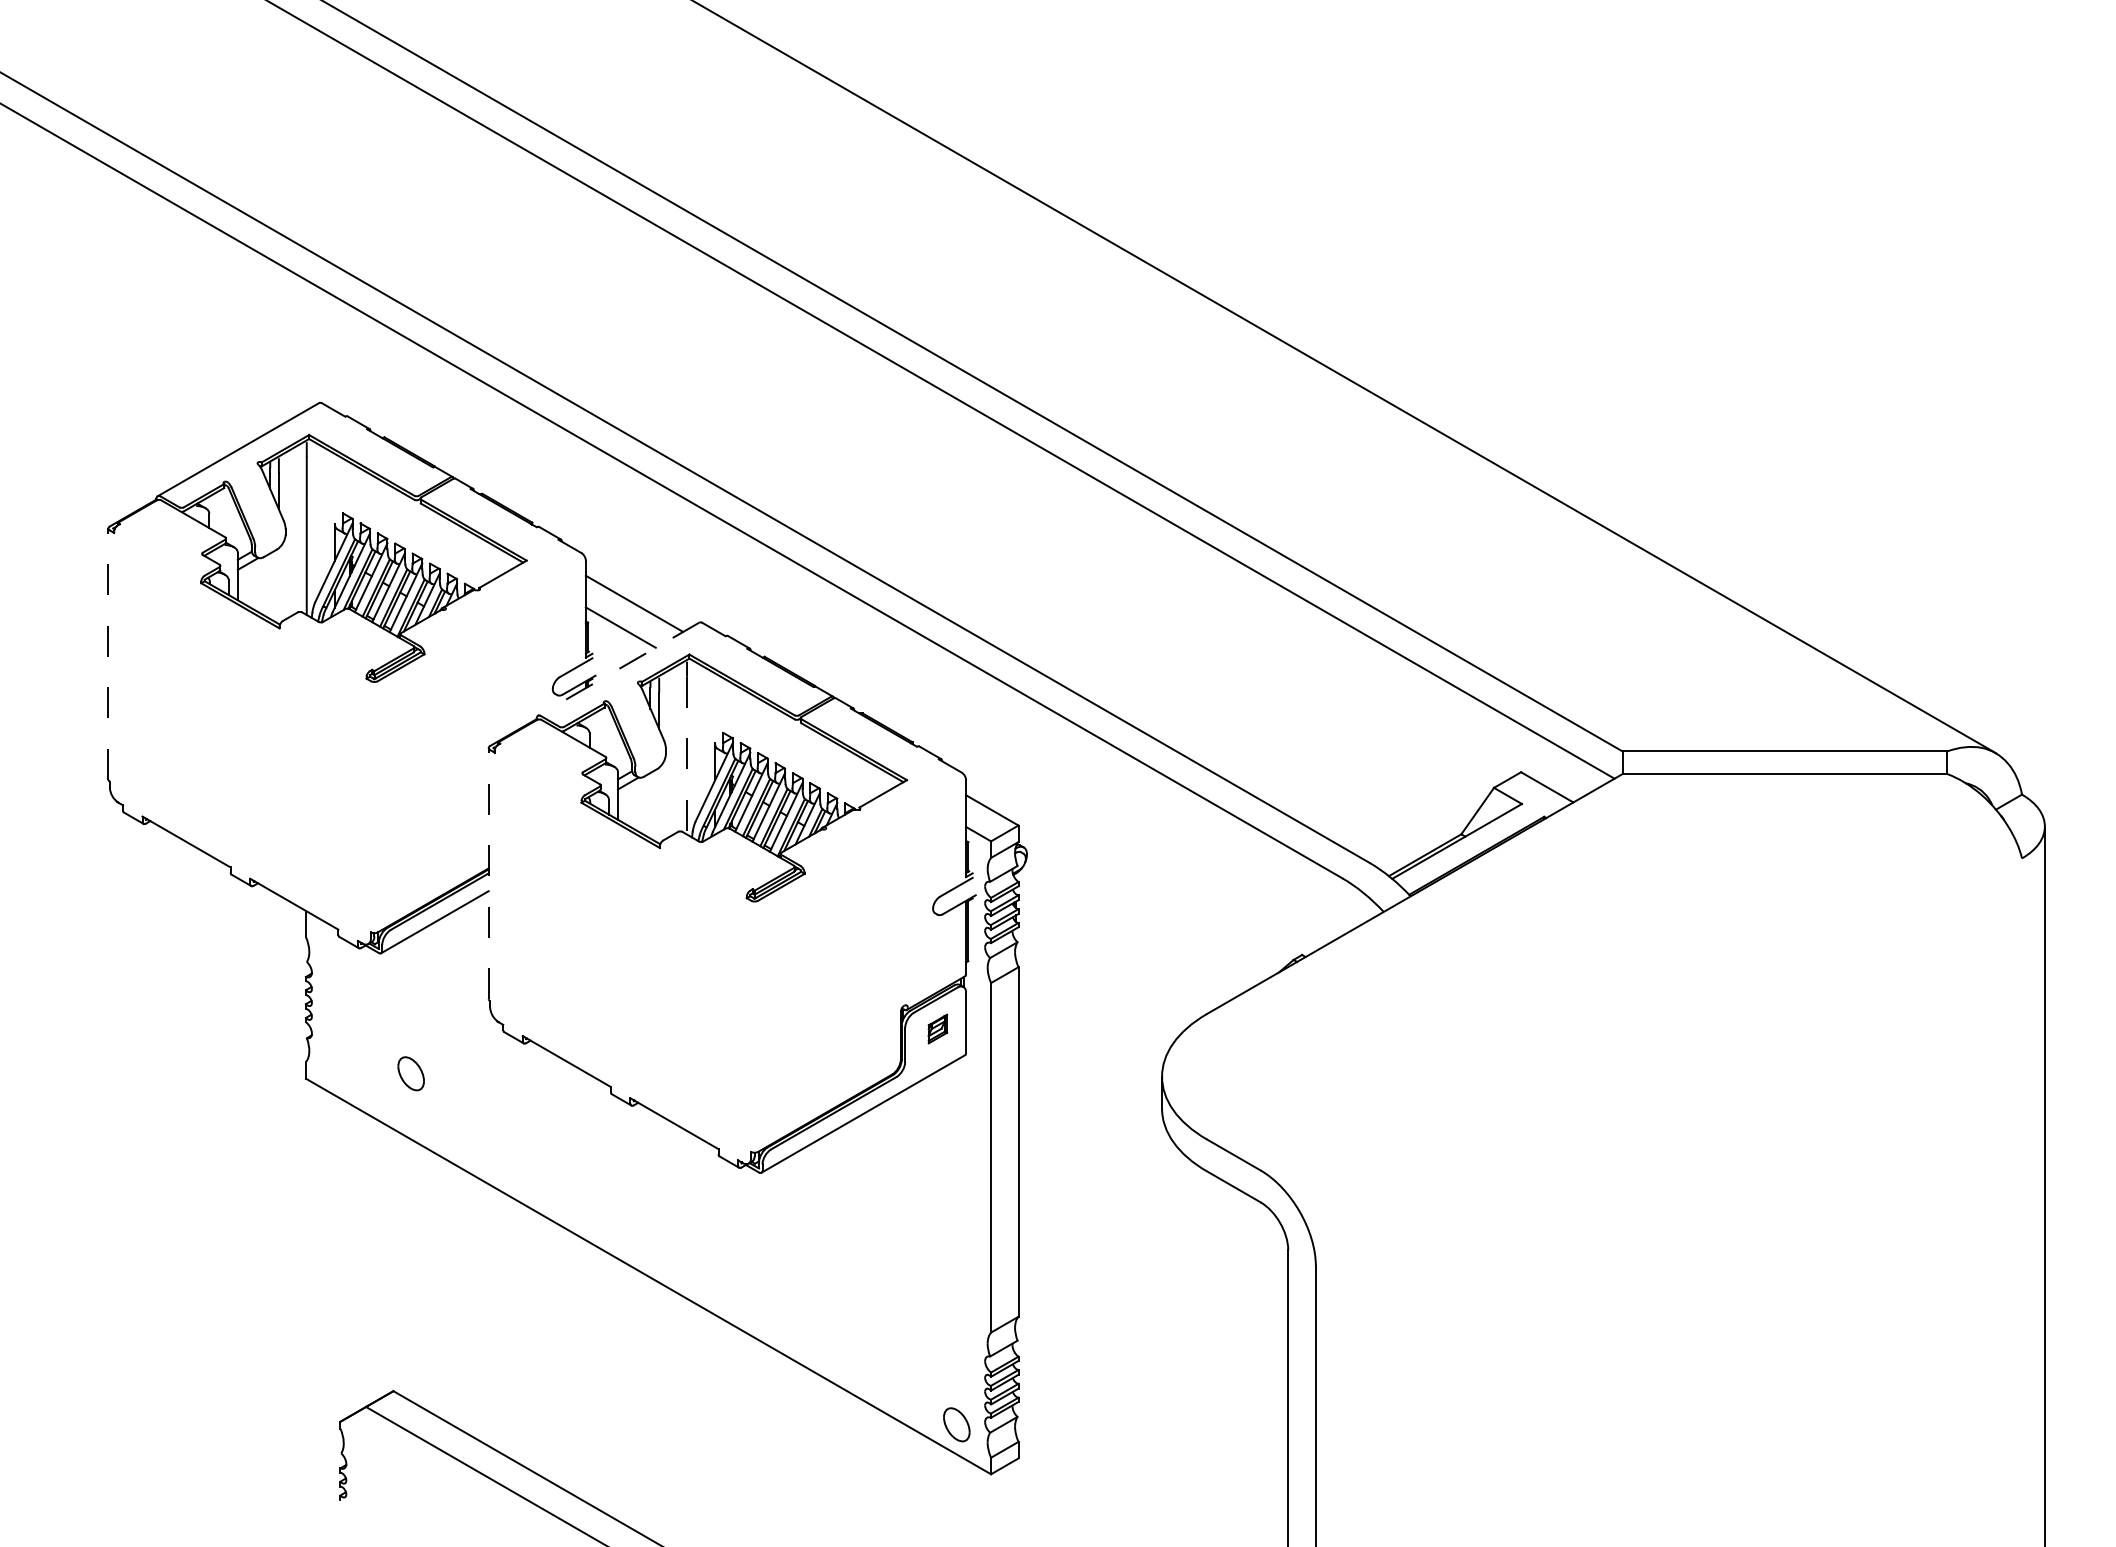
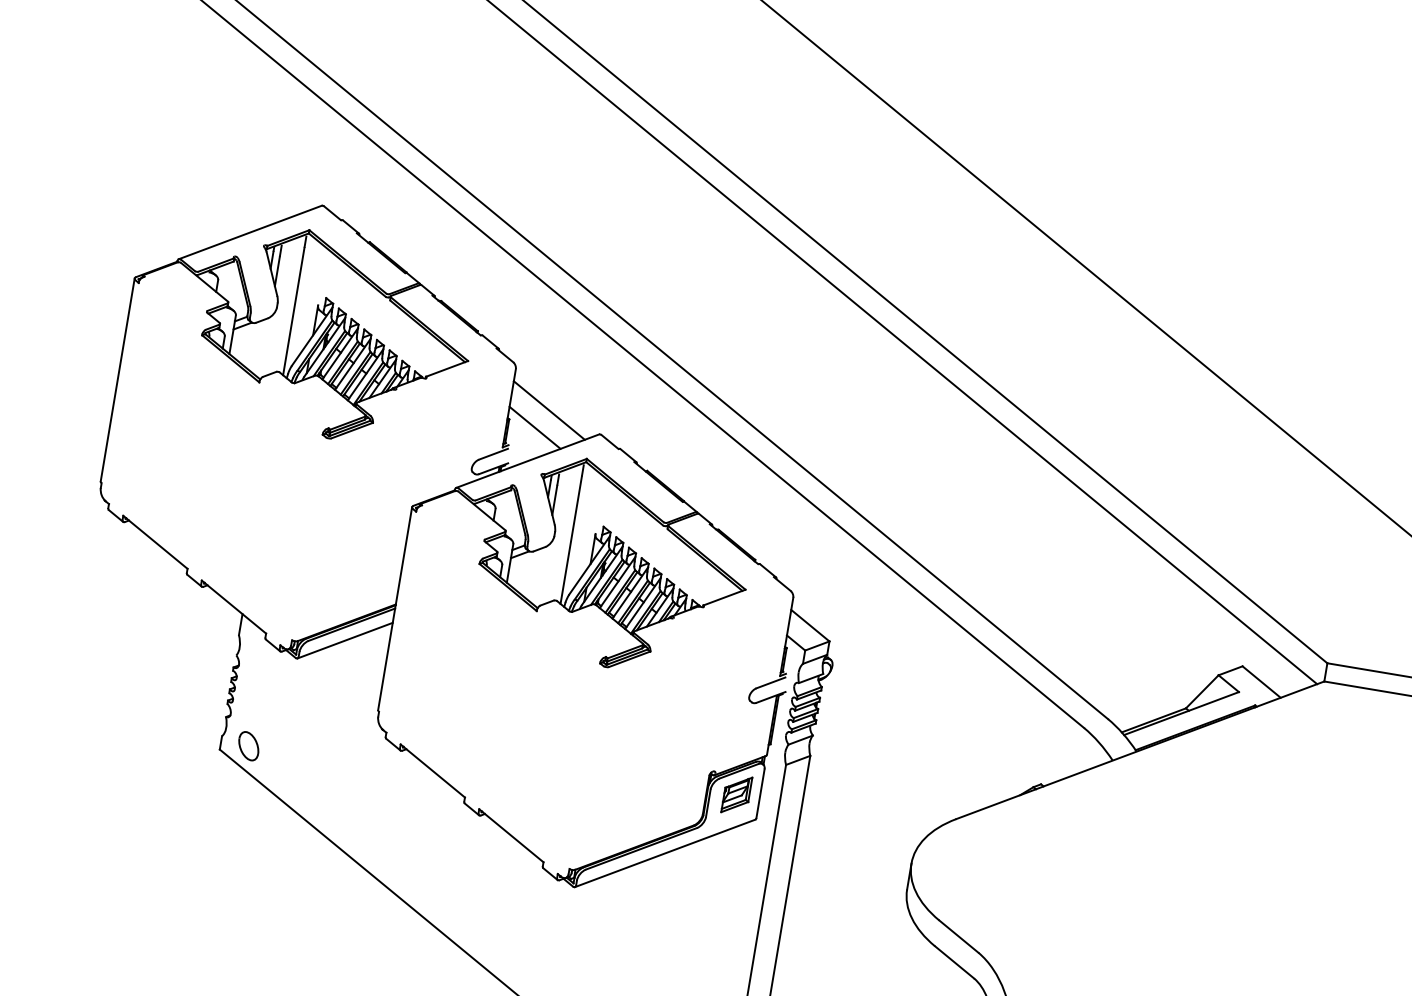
line: (108, 654) -> (117, 380), dashed -> solid
line: (618, 669) -> (527, 461), dashed -> solid
line: (687, 755) -> (571, 540), dashed -> solid
line: (488, 873) -> (394, 608), dashed -> solid
part: (937, 1028) -> (736, 794), size x1.67
part: (410, 1073) -> (248, 745), moved

